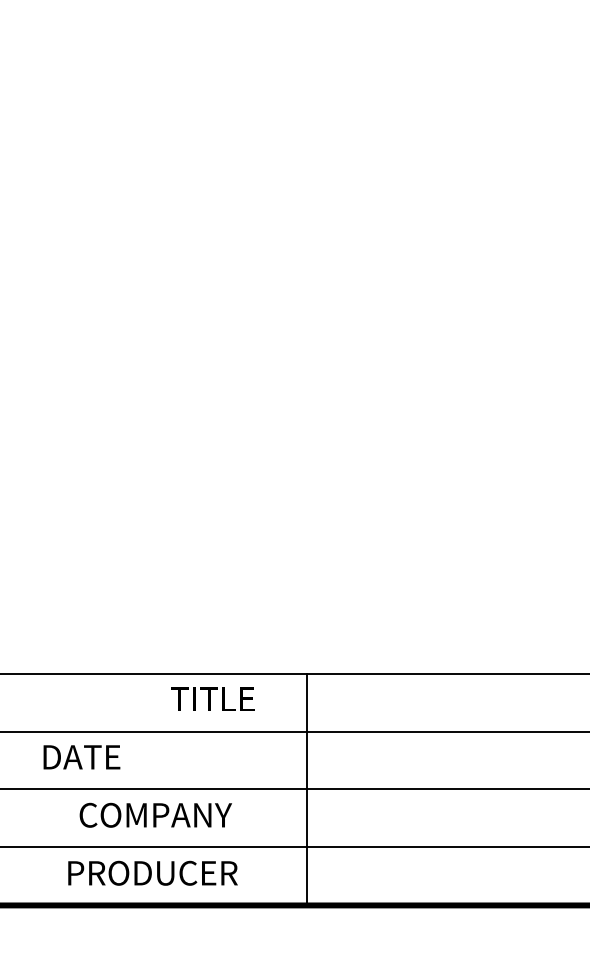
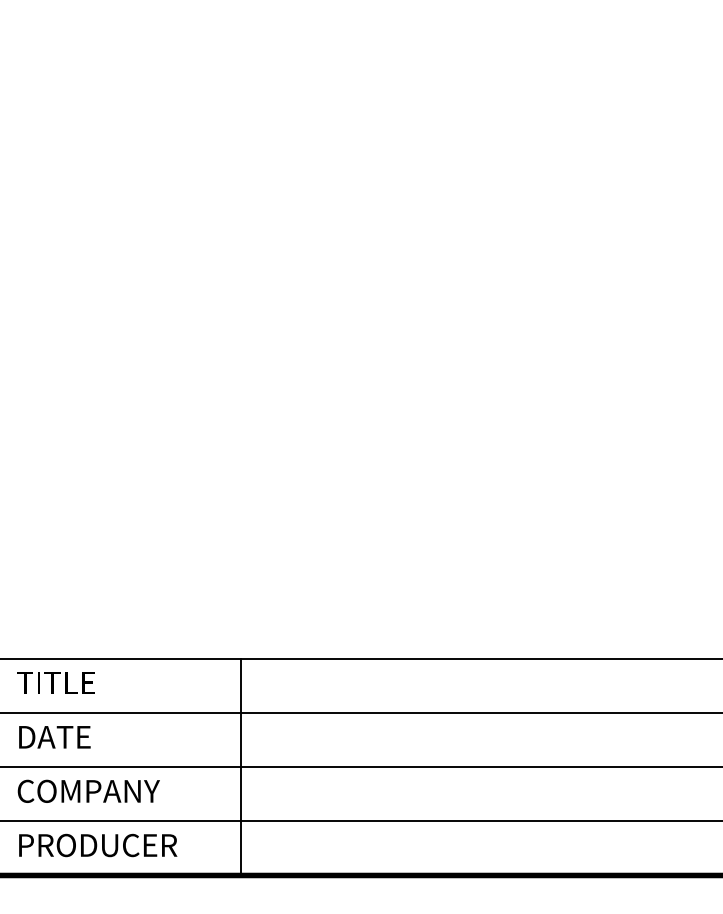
text: (212, 698) -> (55, 682), moved
line: (306, 789) -> (241, 767), moved
text: (155, 814) -> (88, 790), moved
text: (153, 873) -> (98, 845), moved

